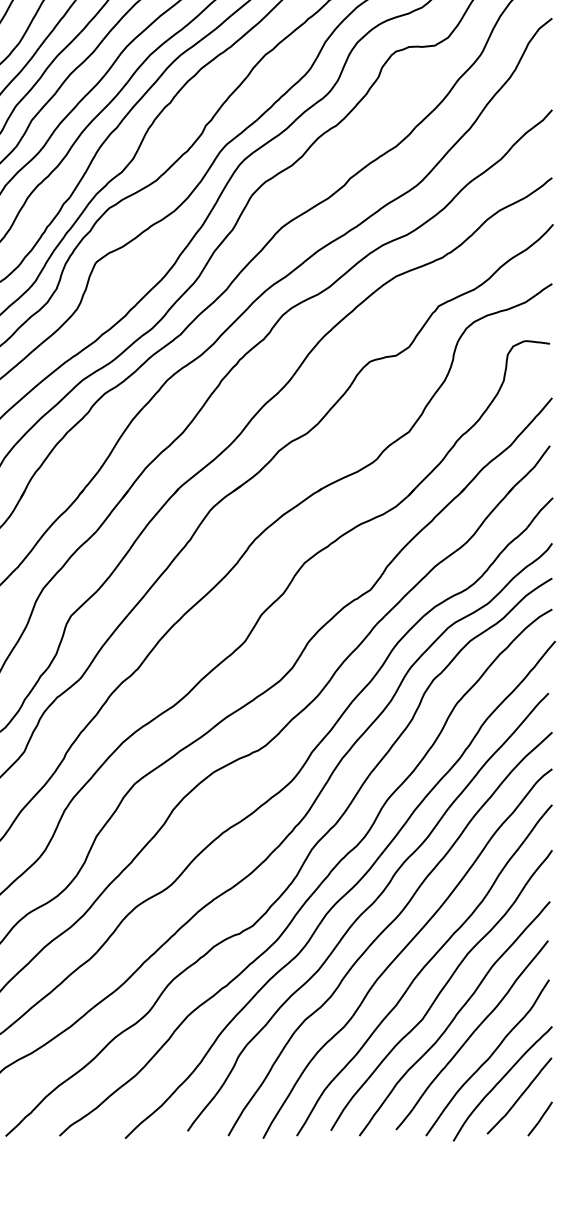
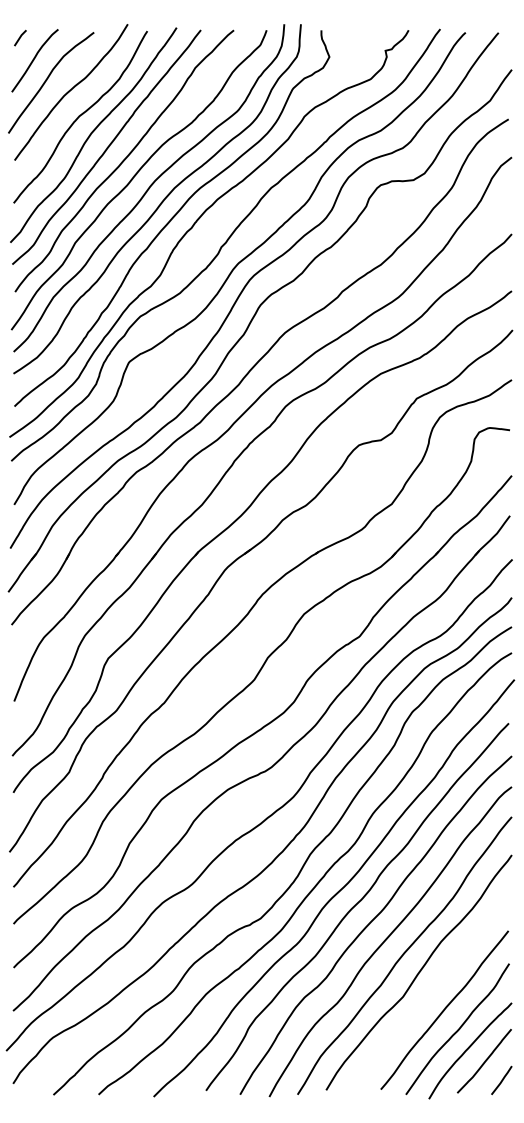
curve: (454, 1017) -> (429, 995), removed

